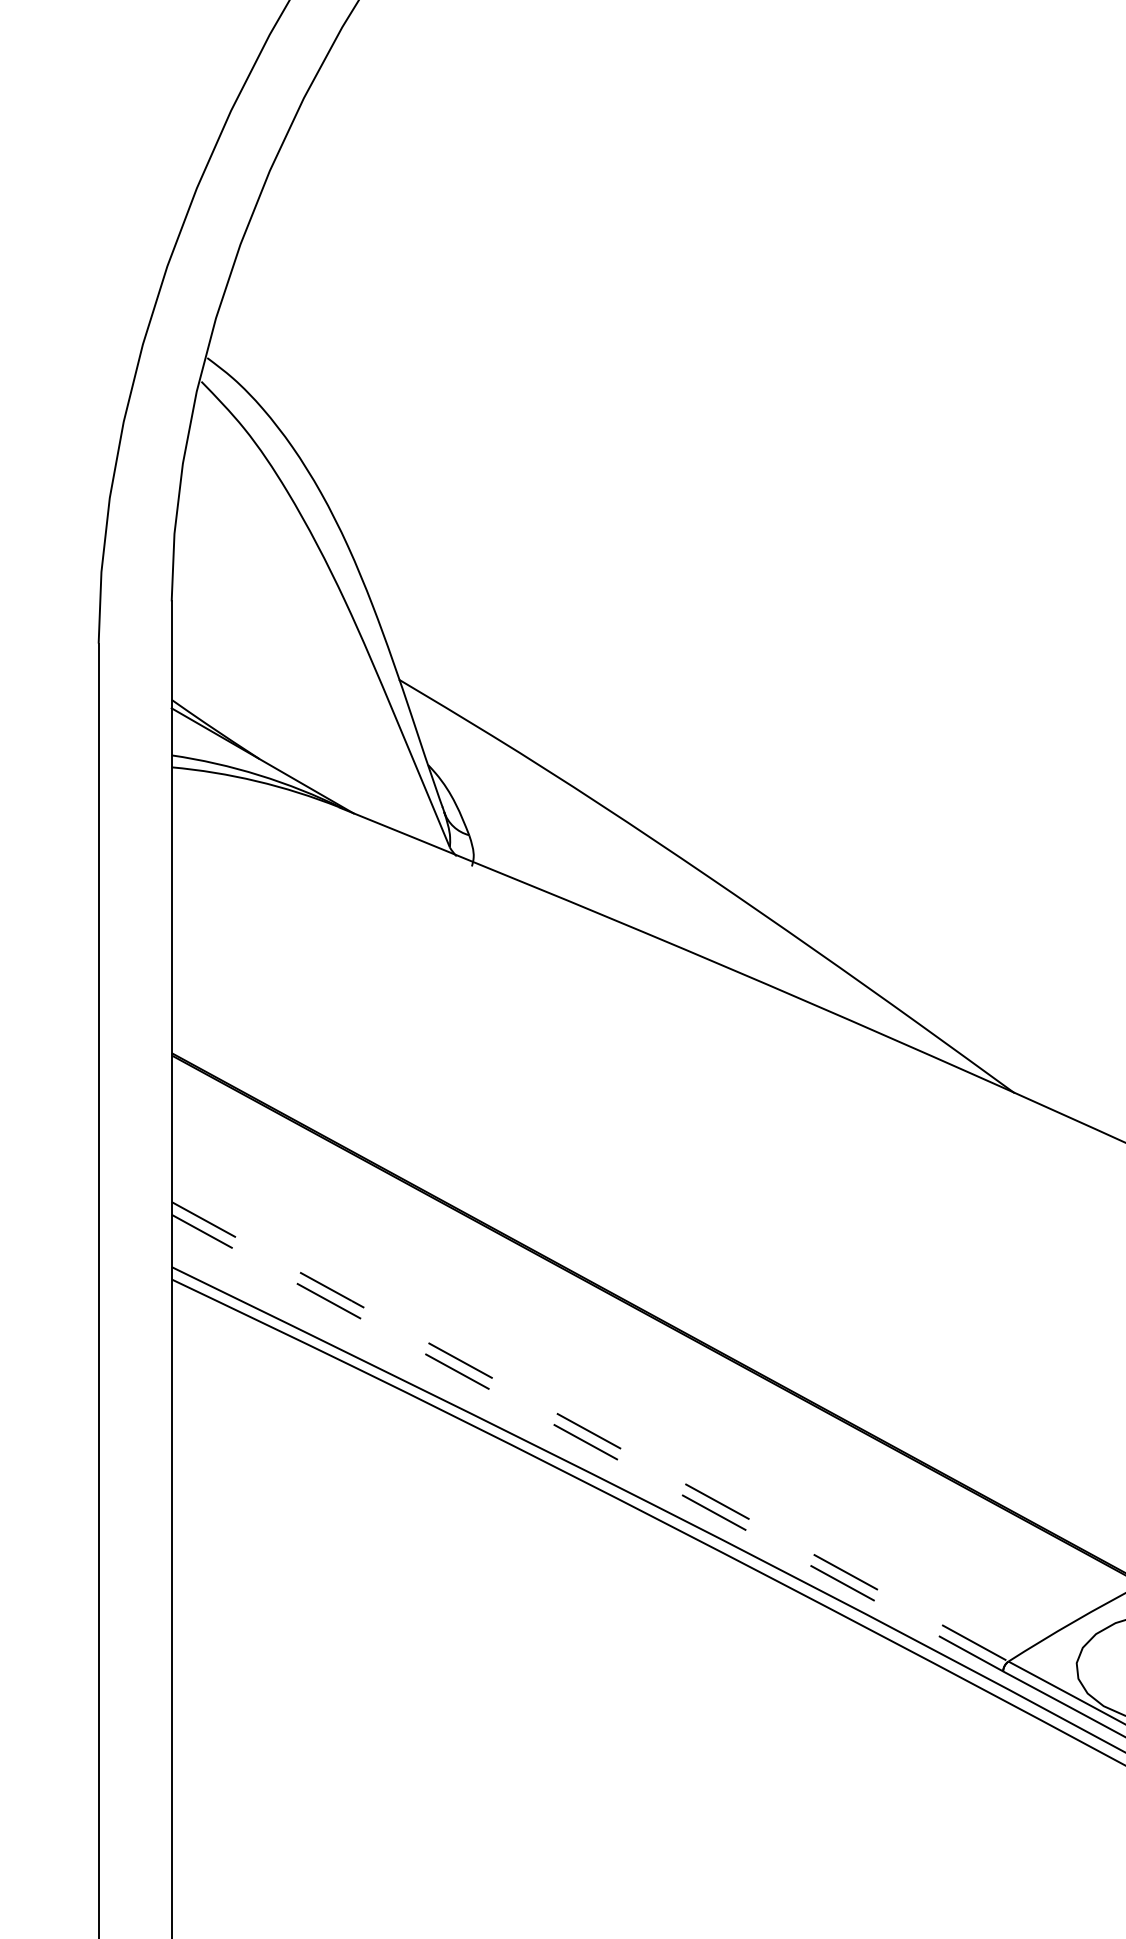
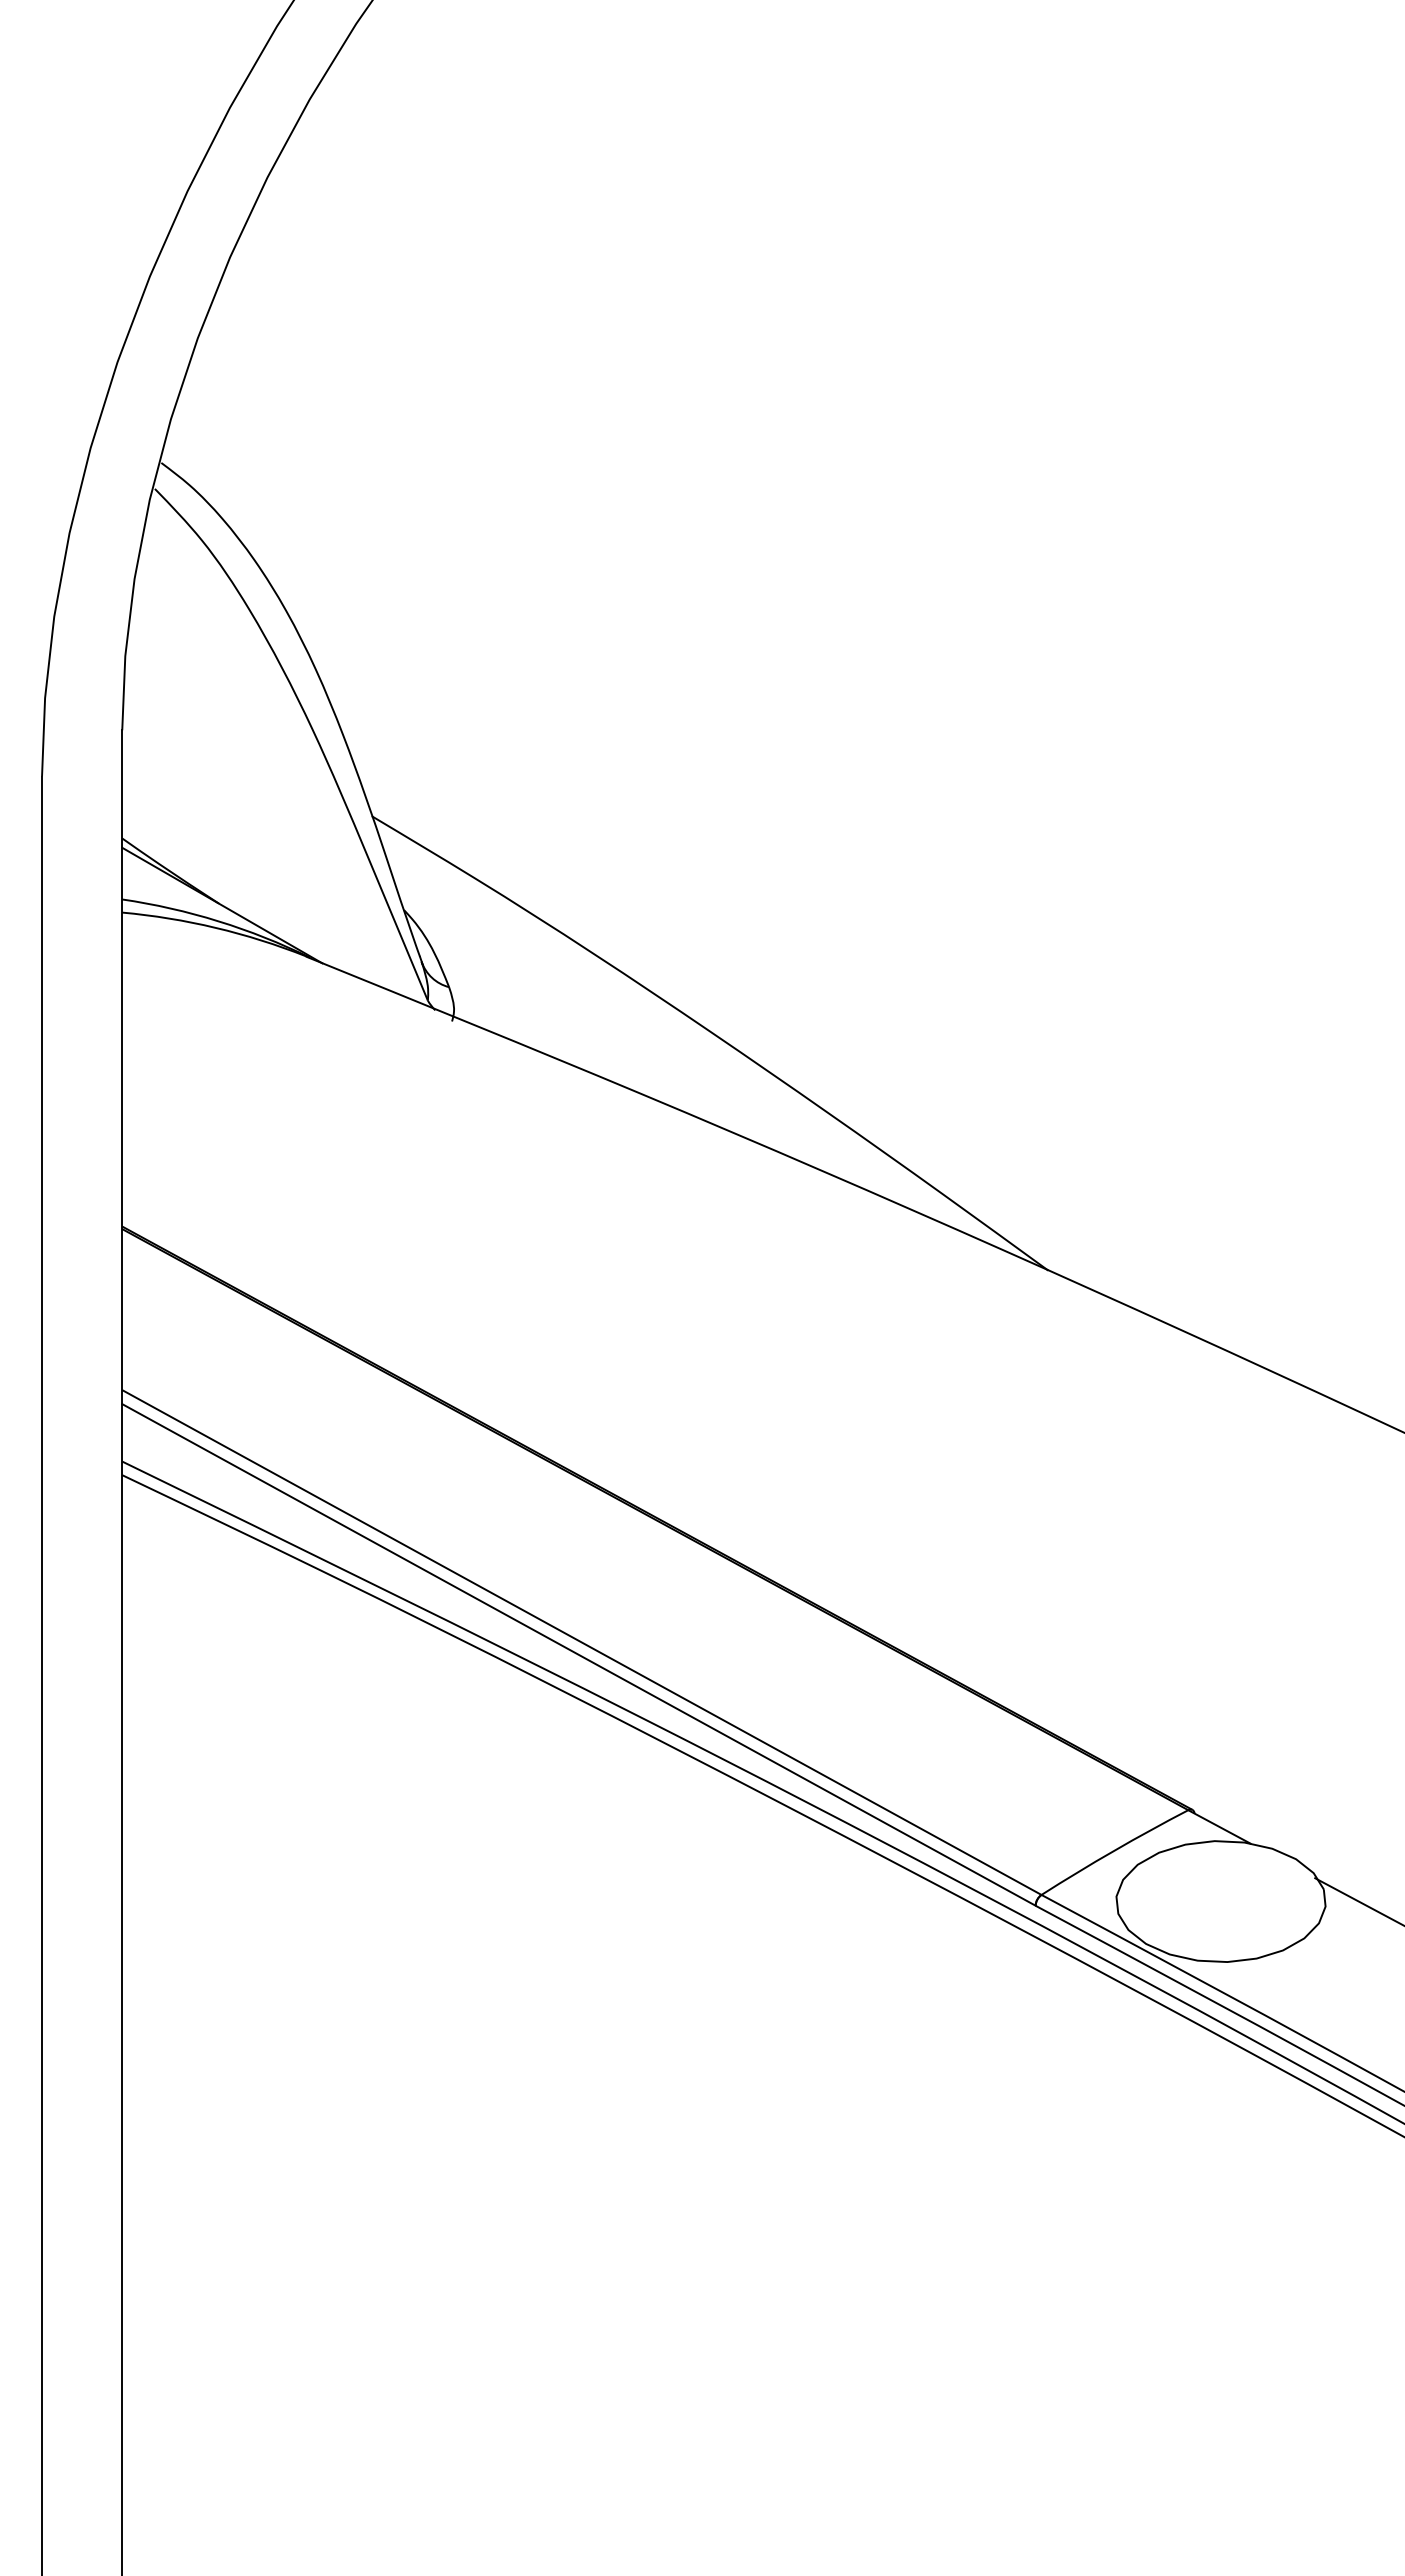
line: (589, 1431) -> (581, 1642), dashed -> solid
line: (587, 1442) -> (578, 1654), dashed -> solid

